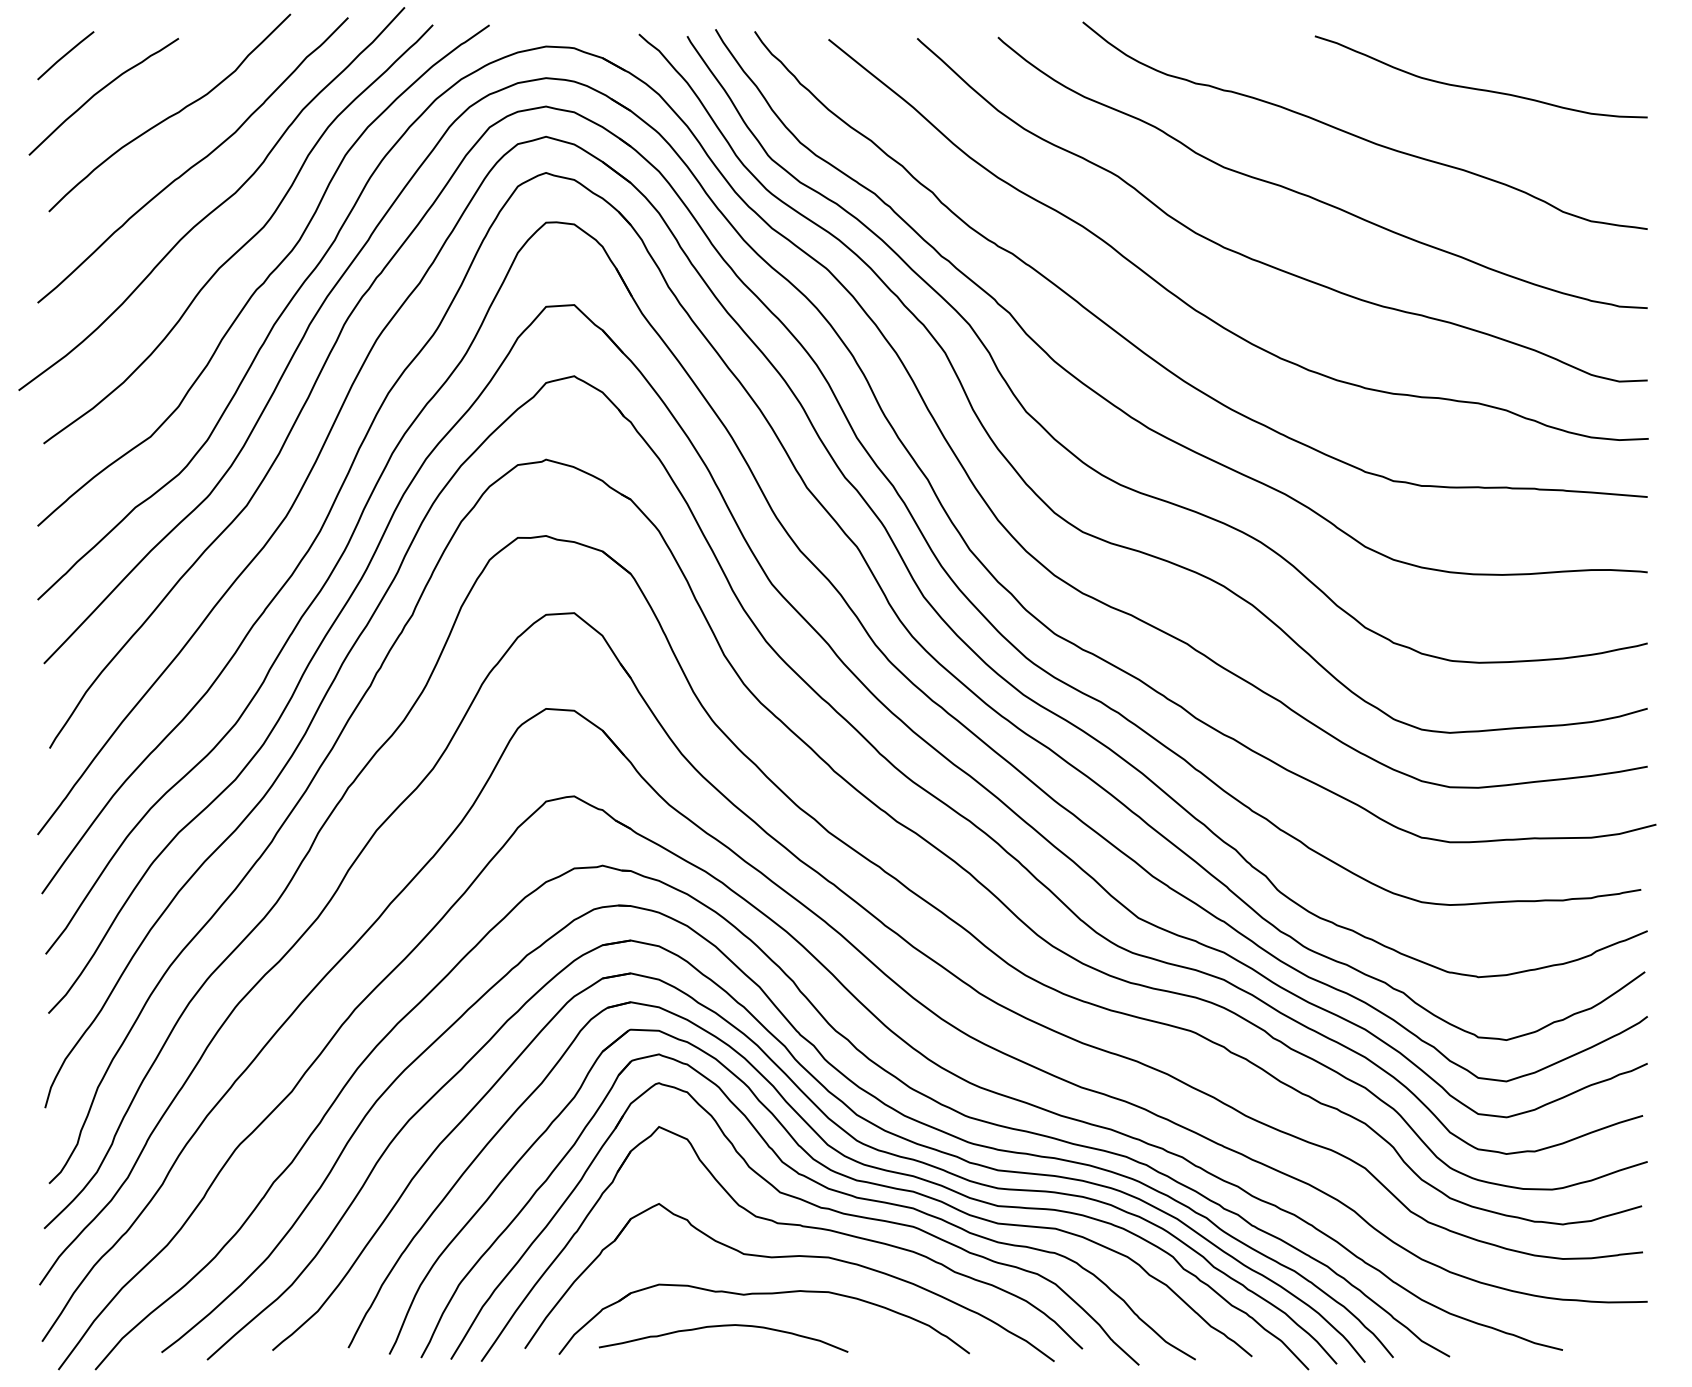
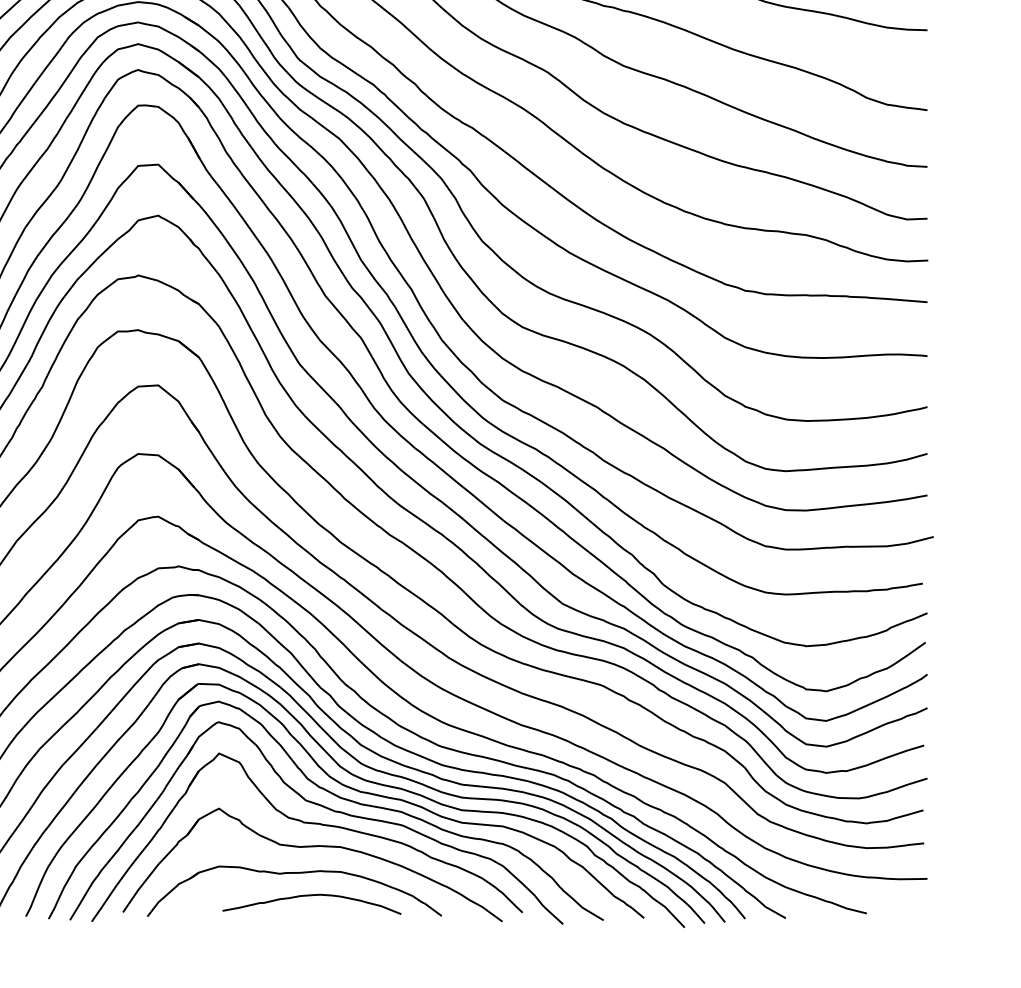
curve: (723, 1326) -> (311, 895), moved

